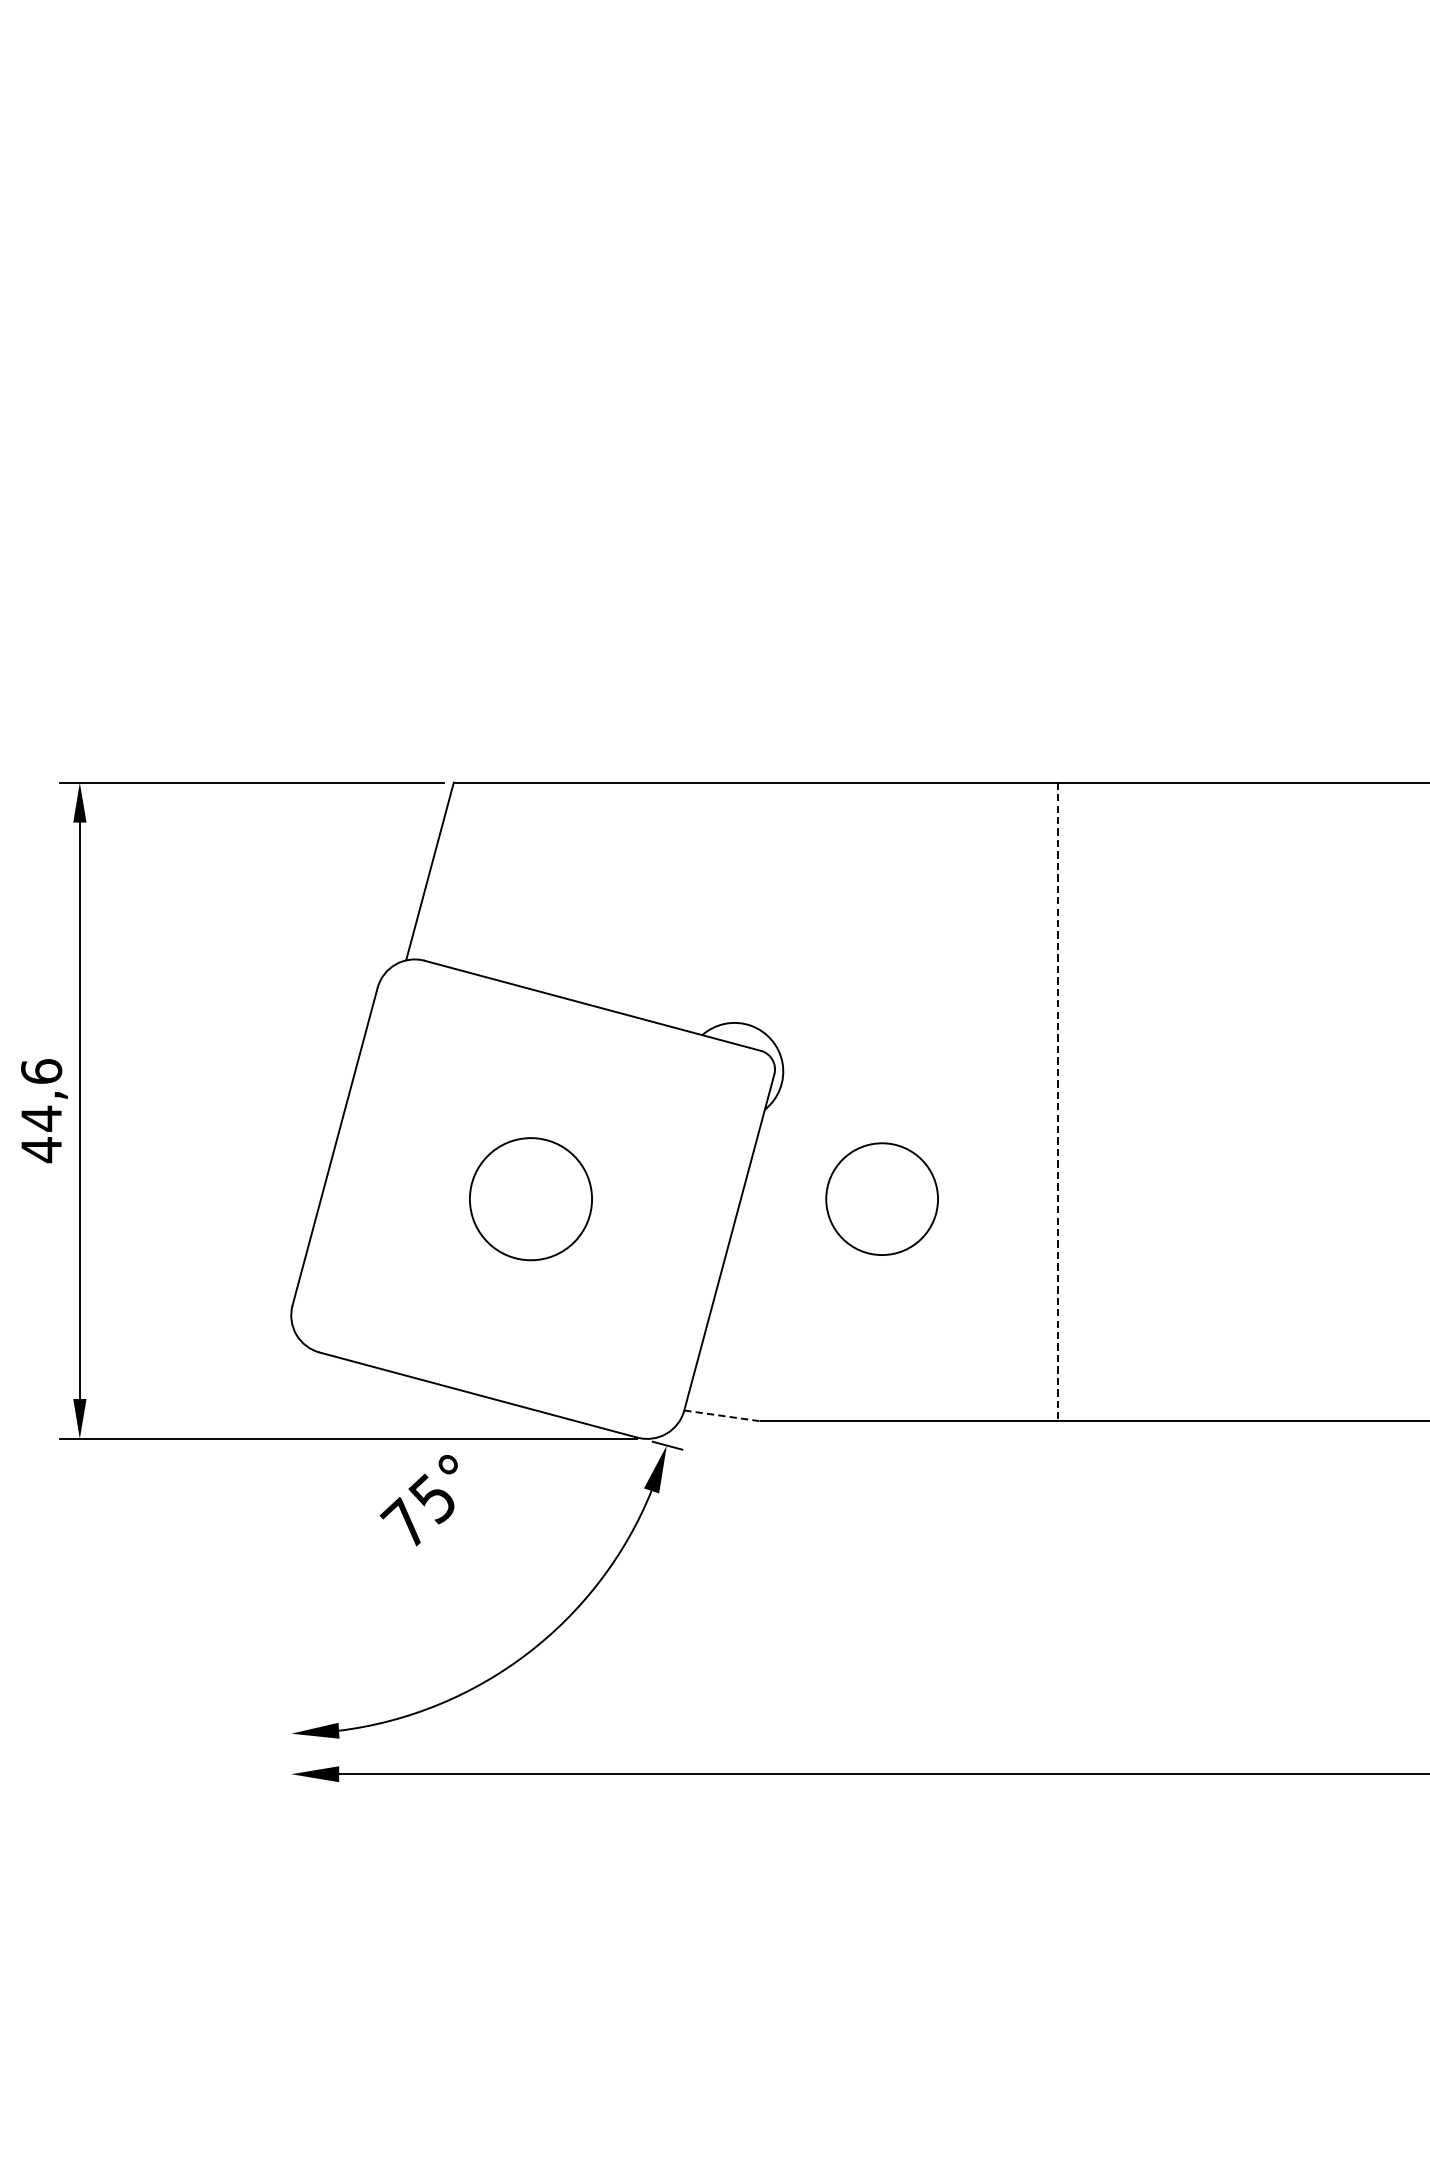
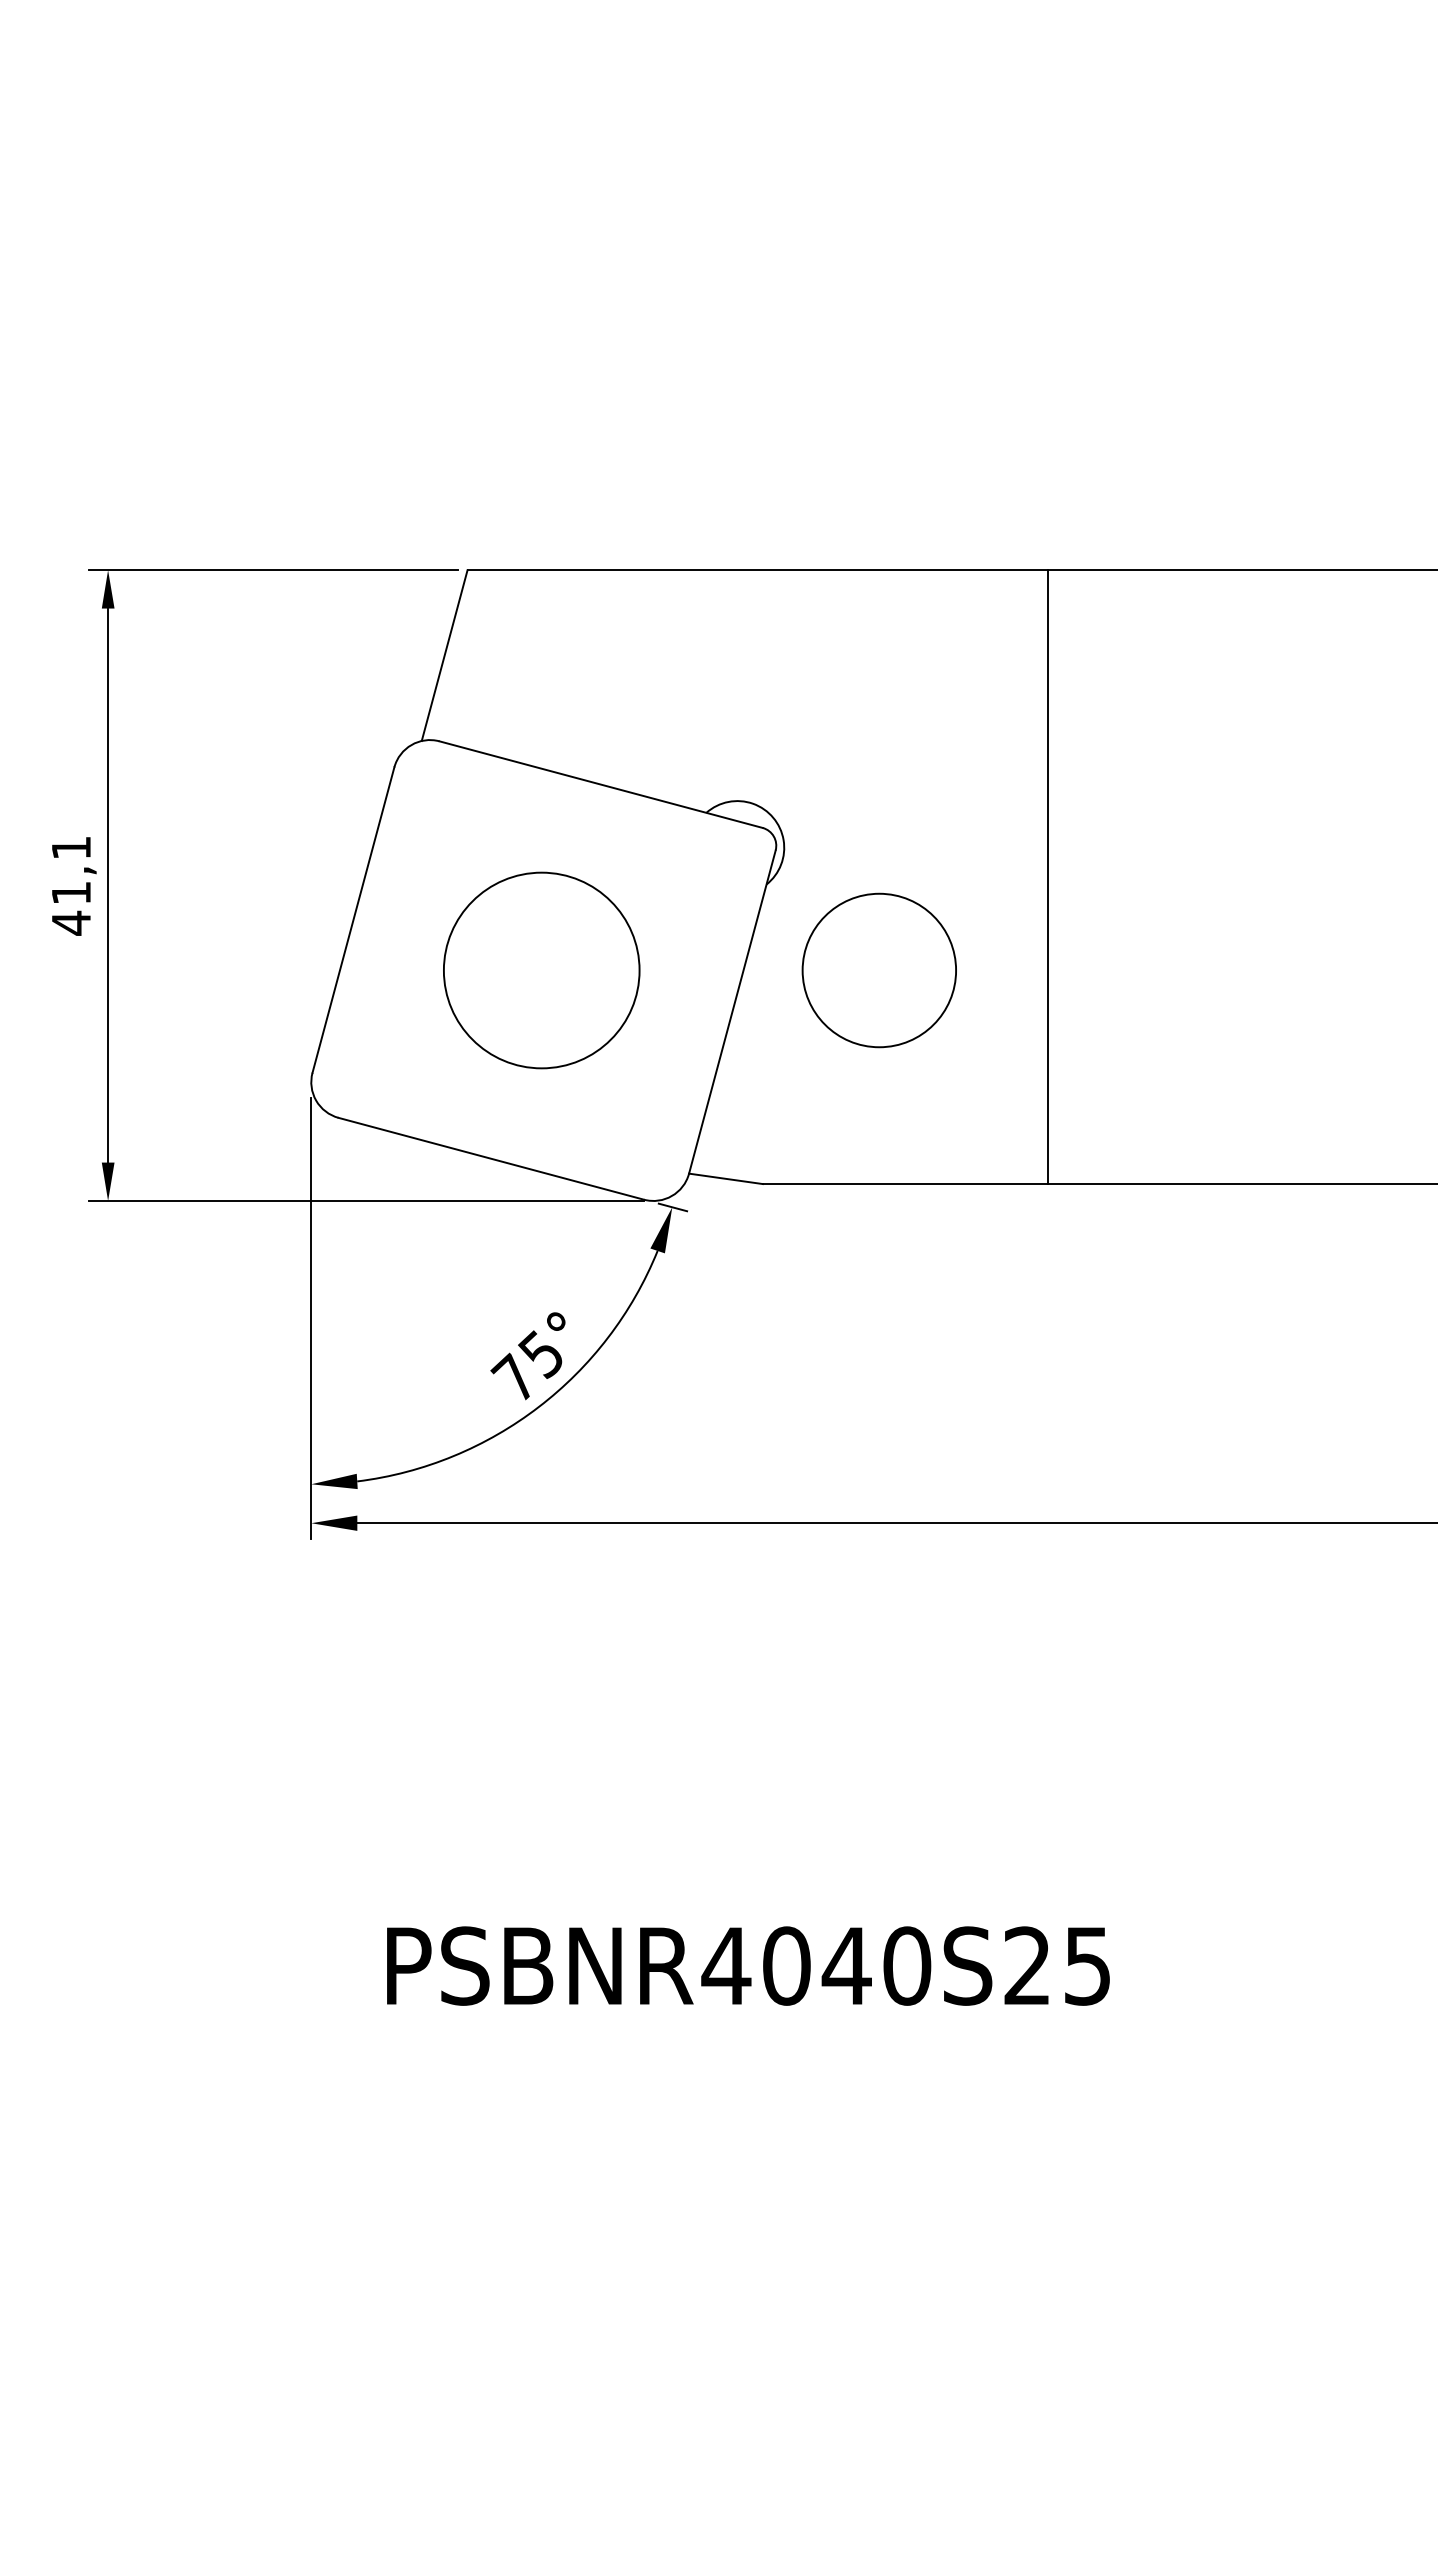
text: (41, 1095) -> (71, 870), 44,6 -> 41,1
line: (1057, 1102) -> (1047, 877), dashed -> solid
circle: (530, 1199) -> (541, 970), size x1.67
circle: (881, 1199) -> (878, 970), size x1.43
line: (723, 1415) -> (726, 1178), dashed -> solid
text: (418, 1500) -> (527, 1356), moved
line: (291, 1560) -> (311, 1317), added

